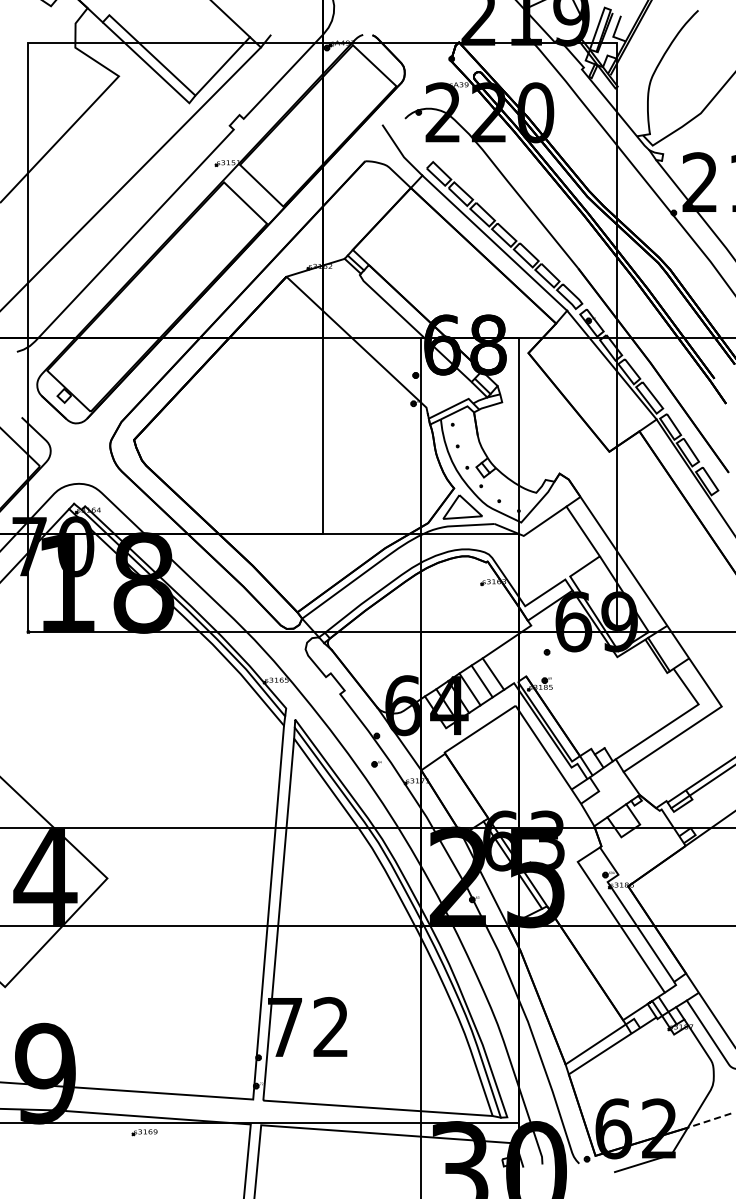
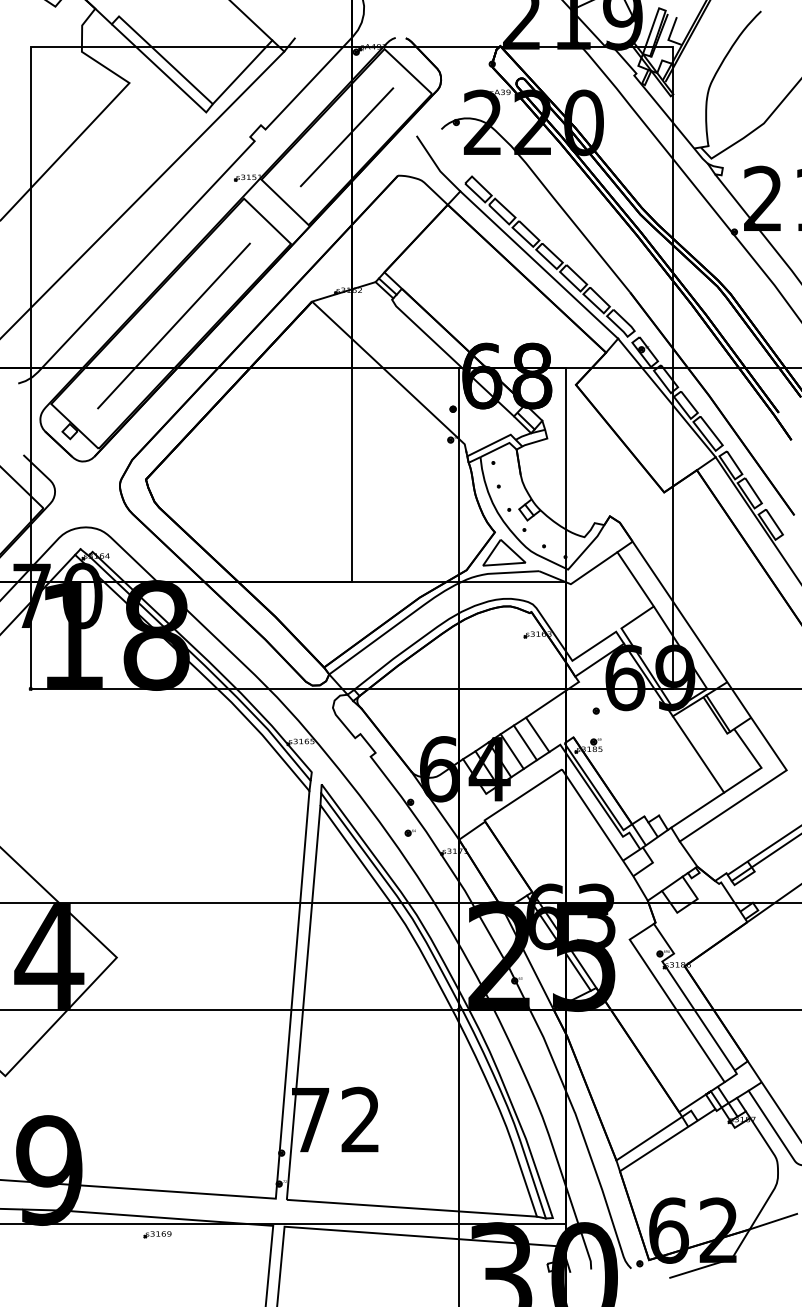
line: (318, 125) -> (347, 136), added
line: (159, 298) -> (173, 325), added
line: (640, 692) -> (698, 754), added
line: (709, 1120) -> (773, 1221), dashed -> solid

